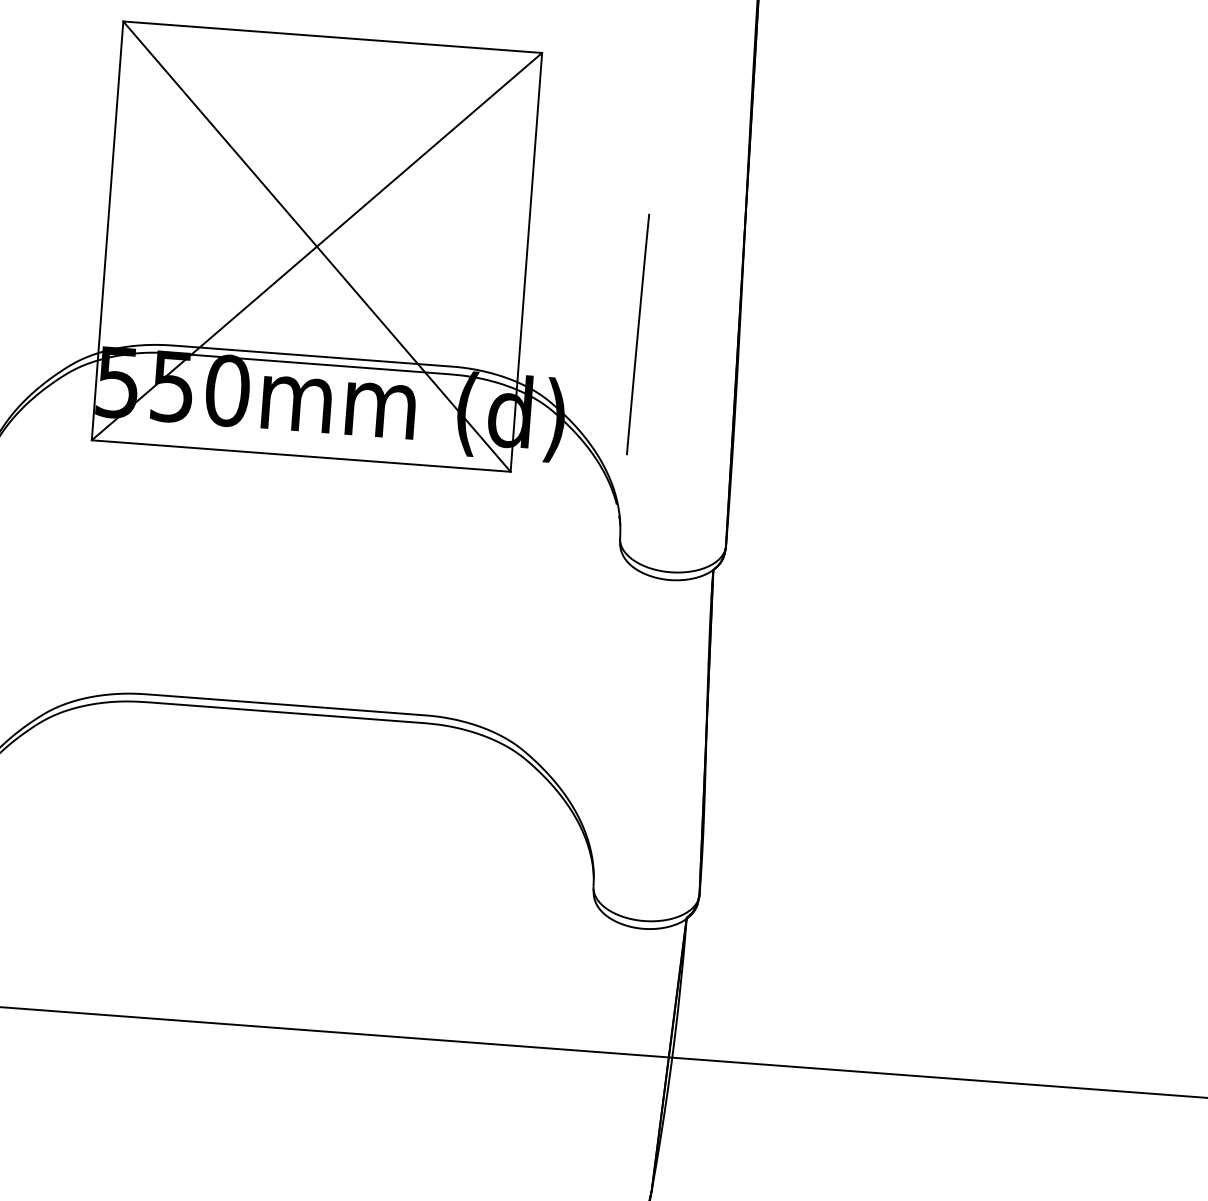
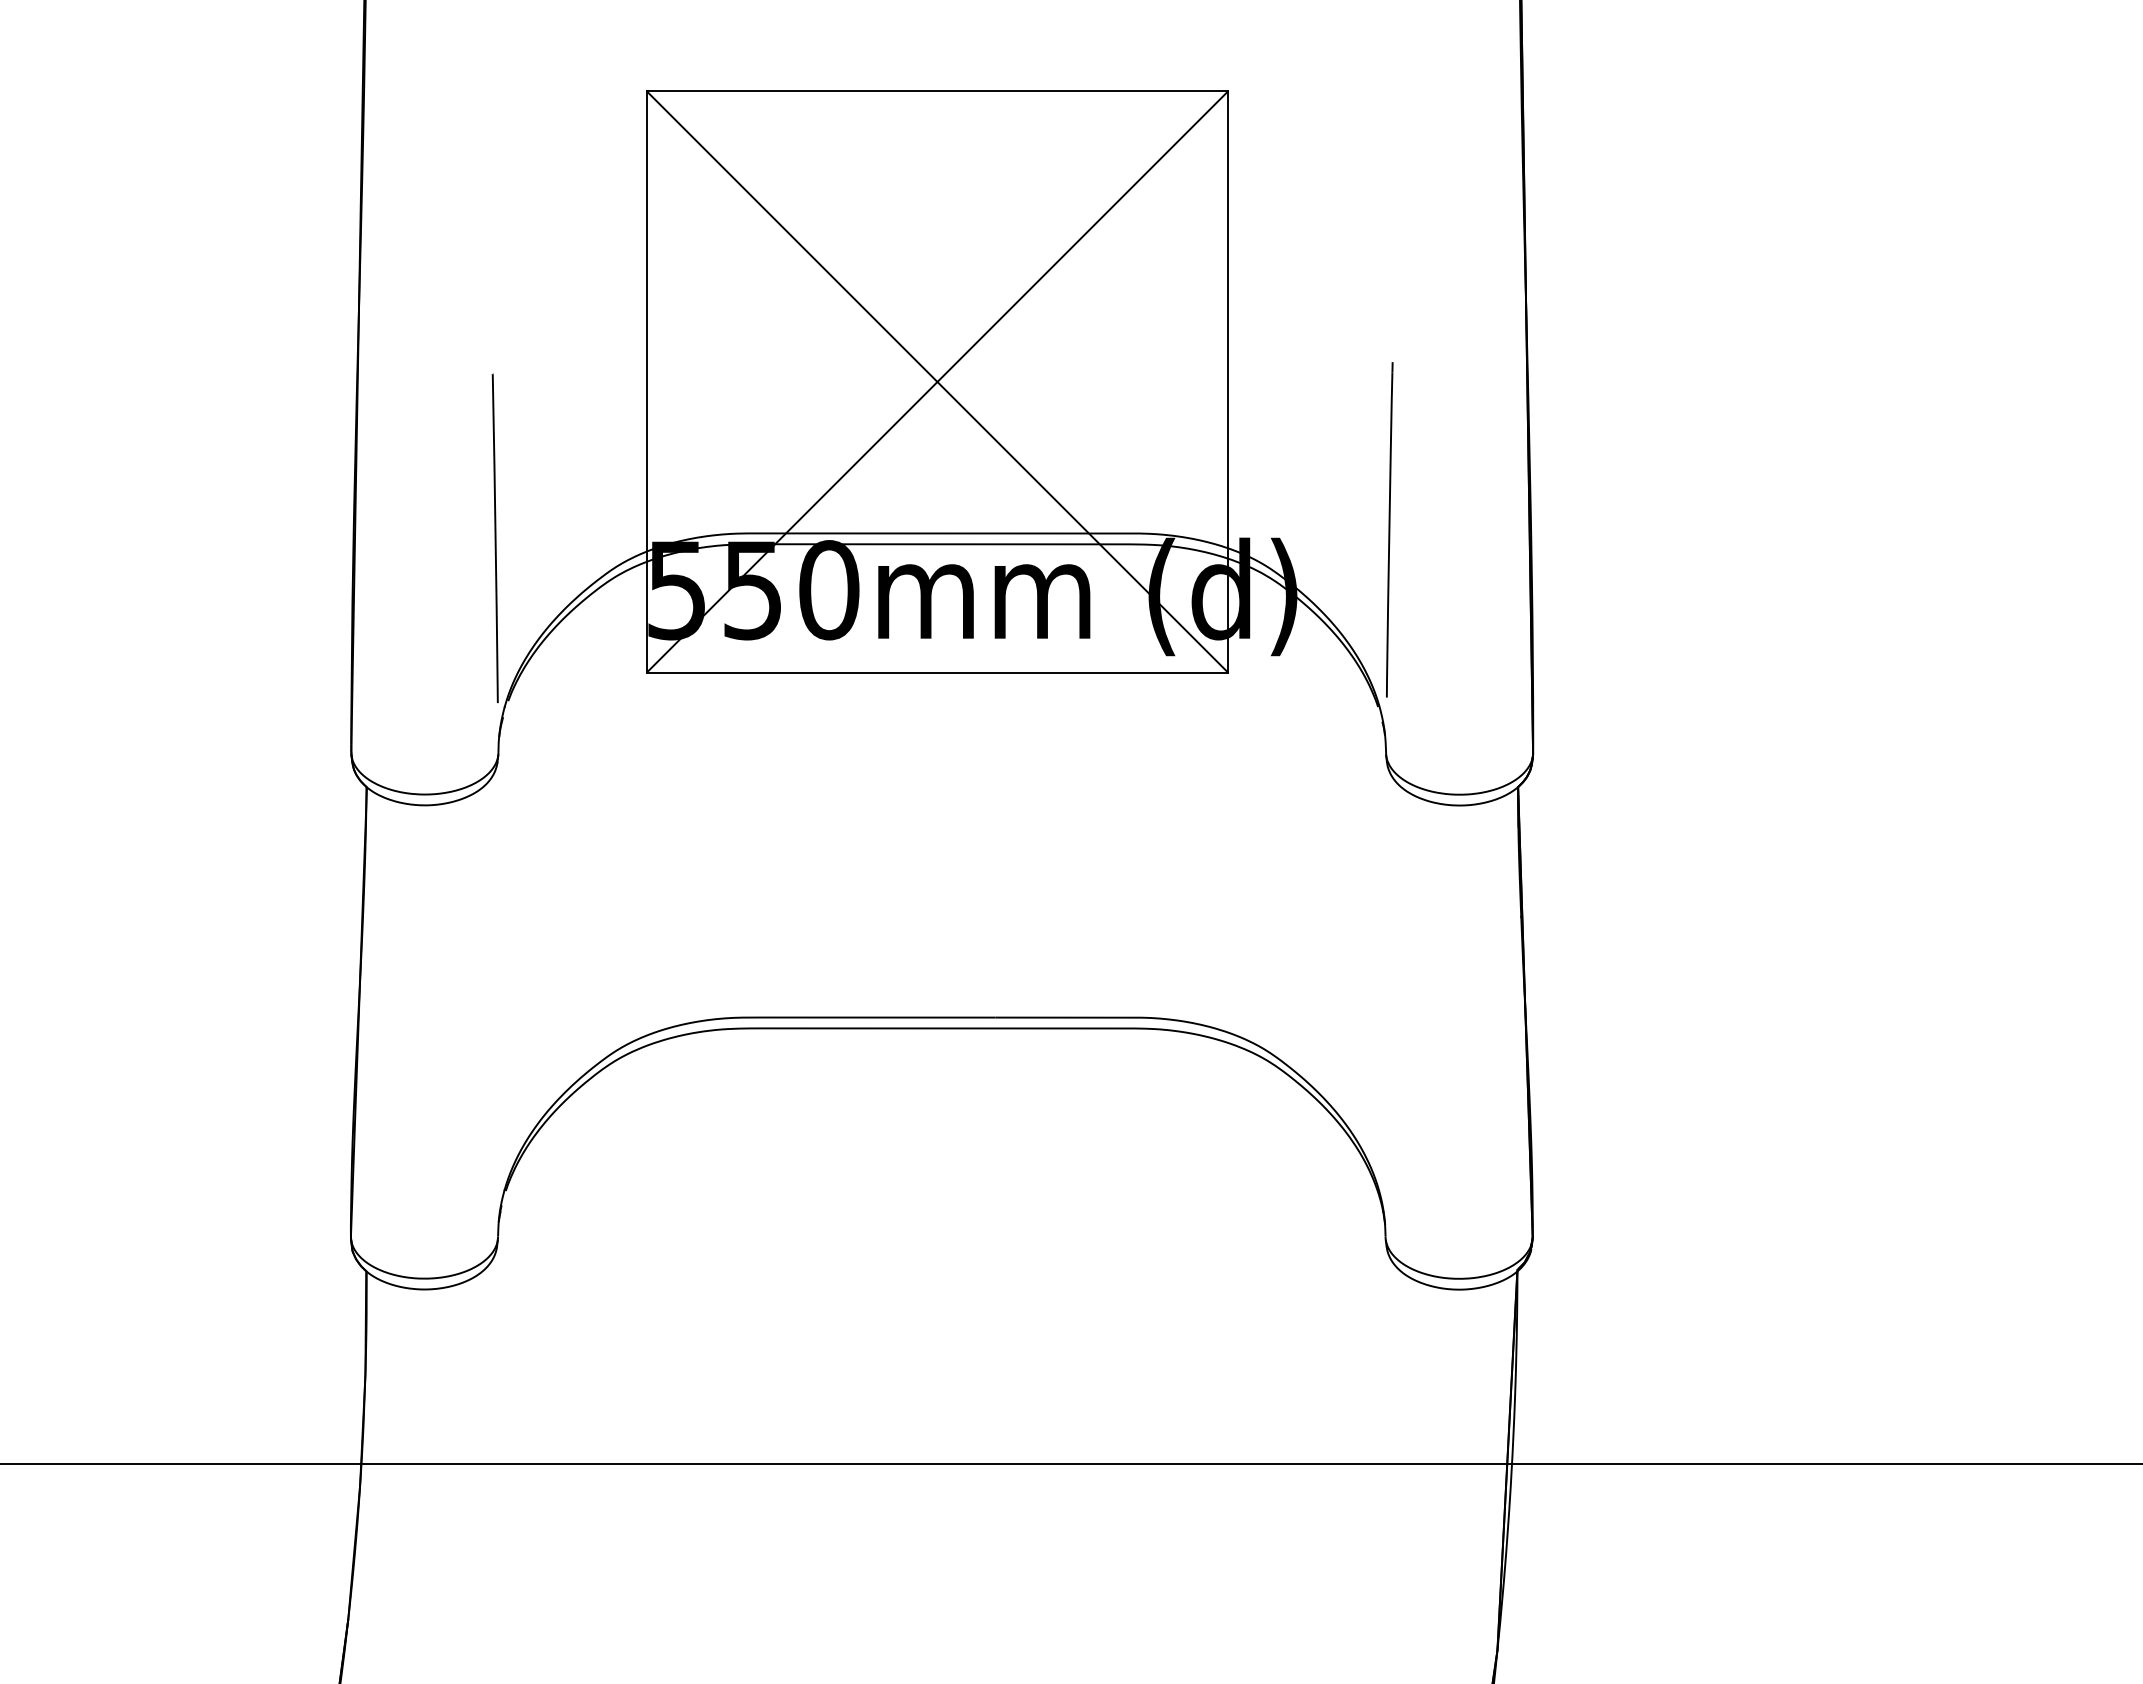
line: (637, 334) -> (1389, 529), moved

